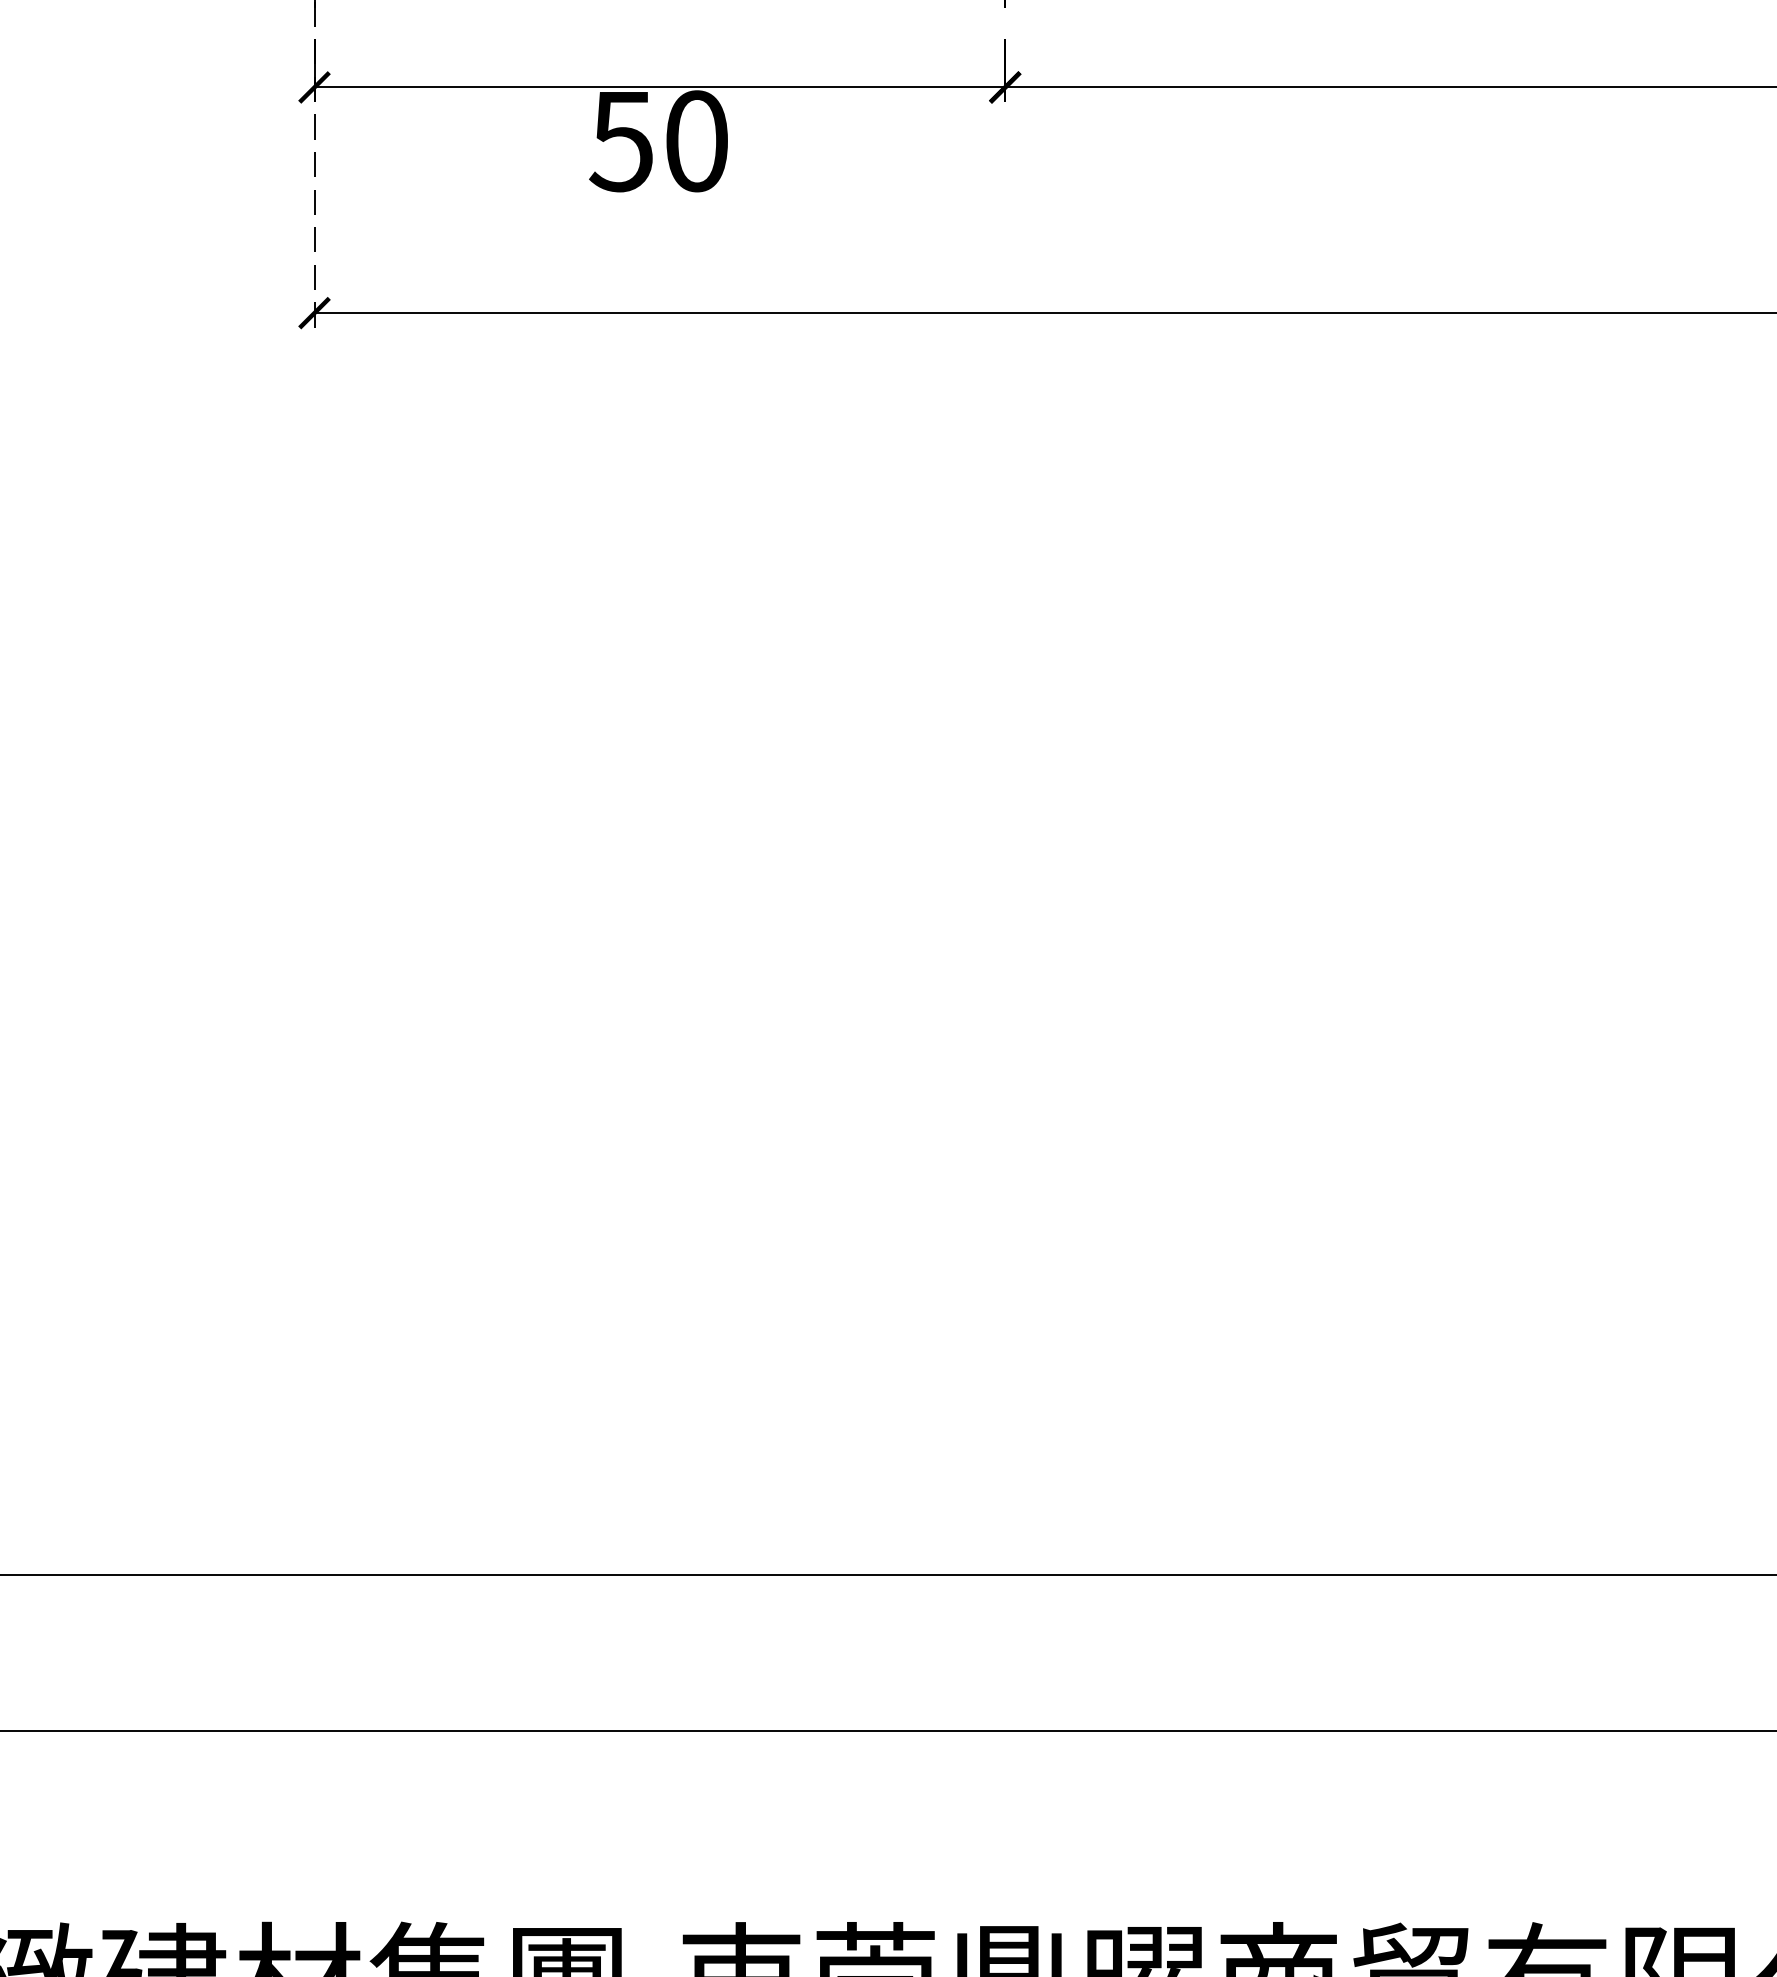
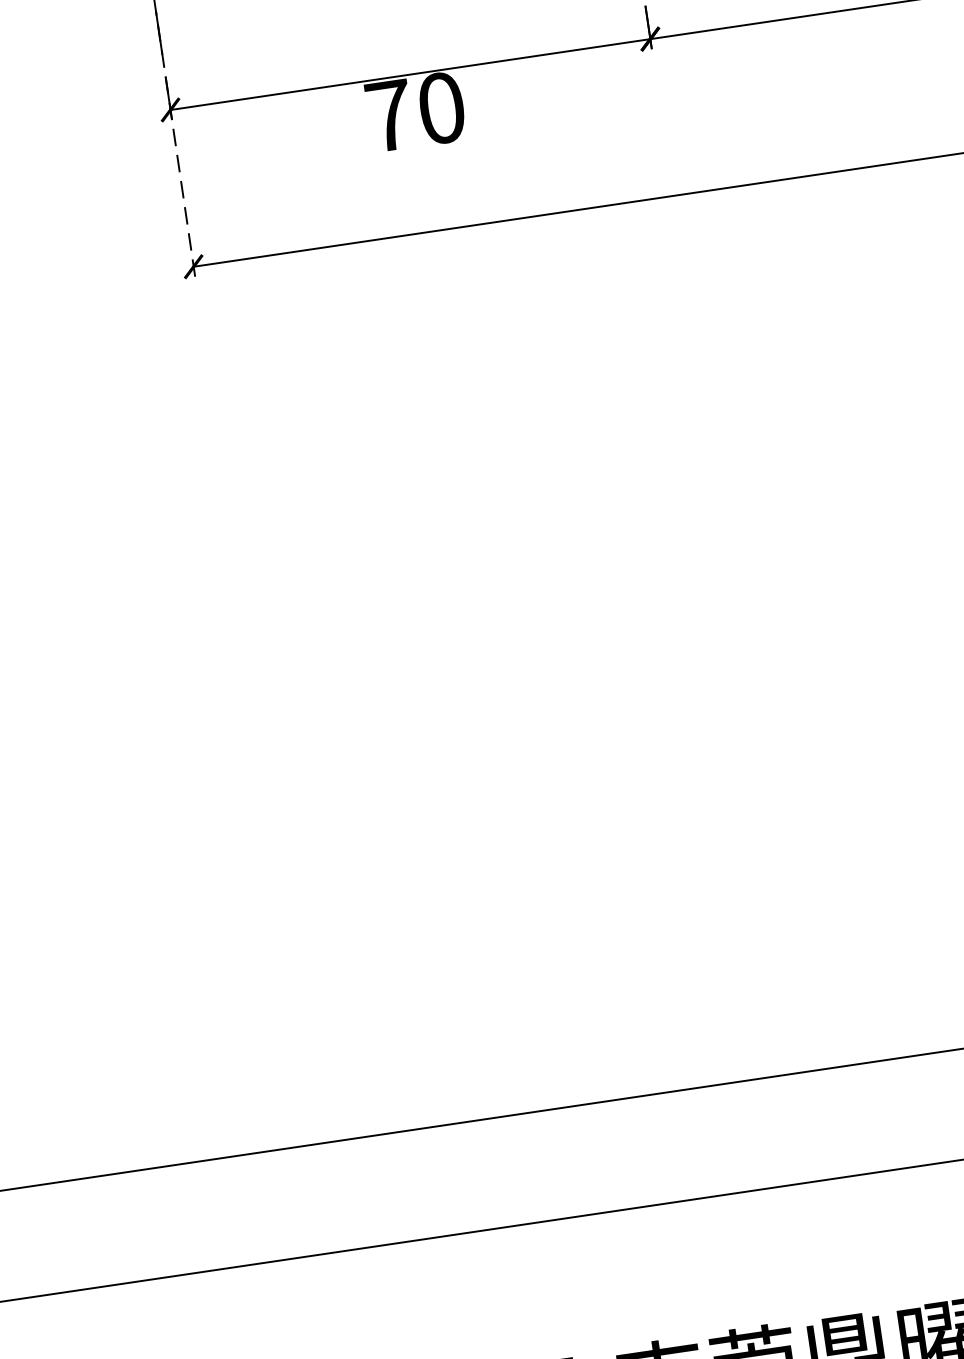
text: (621, 142) -> (389, 116), 50 -> 70

